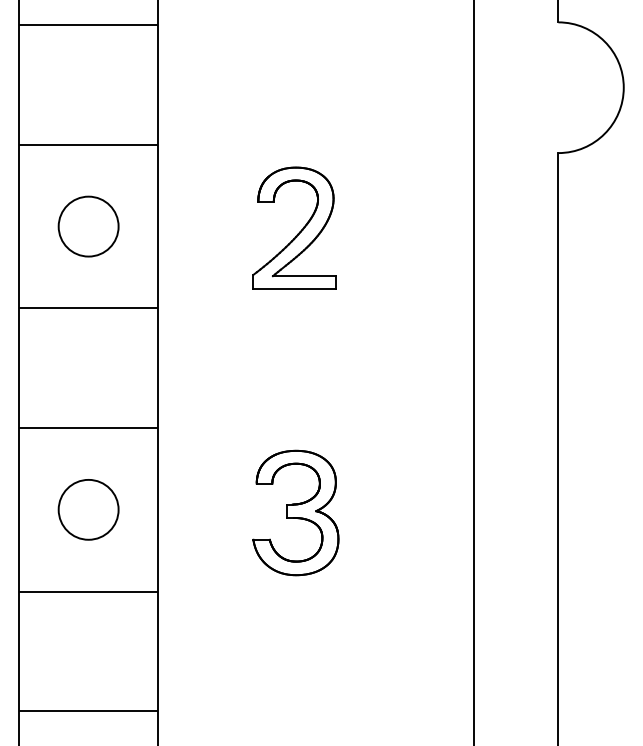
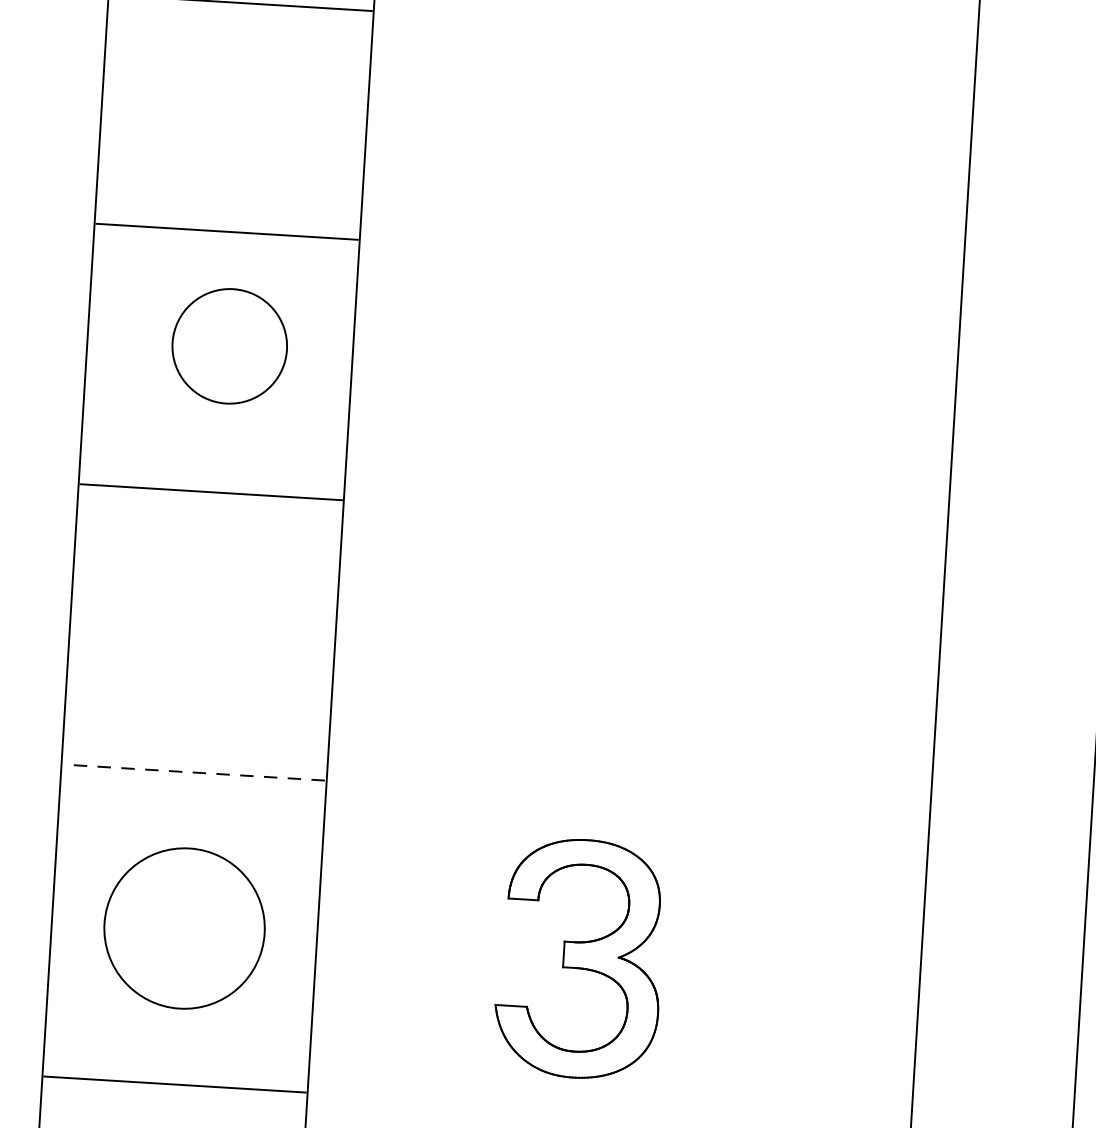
circle: (88, 226) -> (229, 346), moved
part: (299, 231) -> (619, 421), removed
line: (88, 308) -> (210, 492), moved
line: (88, 428) -> (193, 773), solid -> dashed
circle: (88, 509) -> (184, 927), size x1.4

